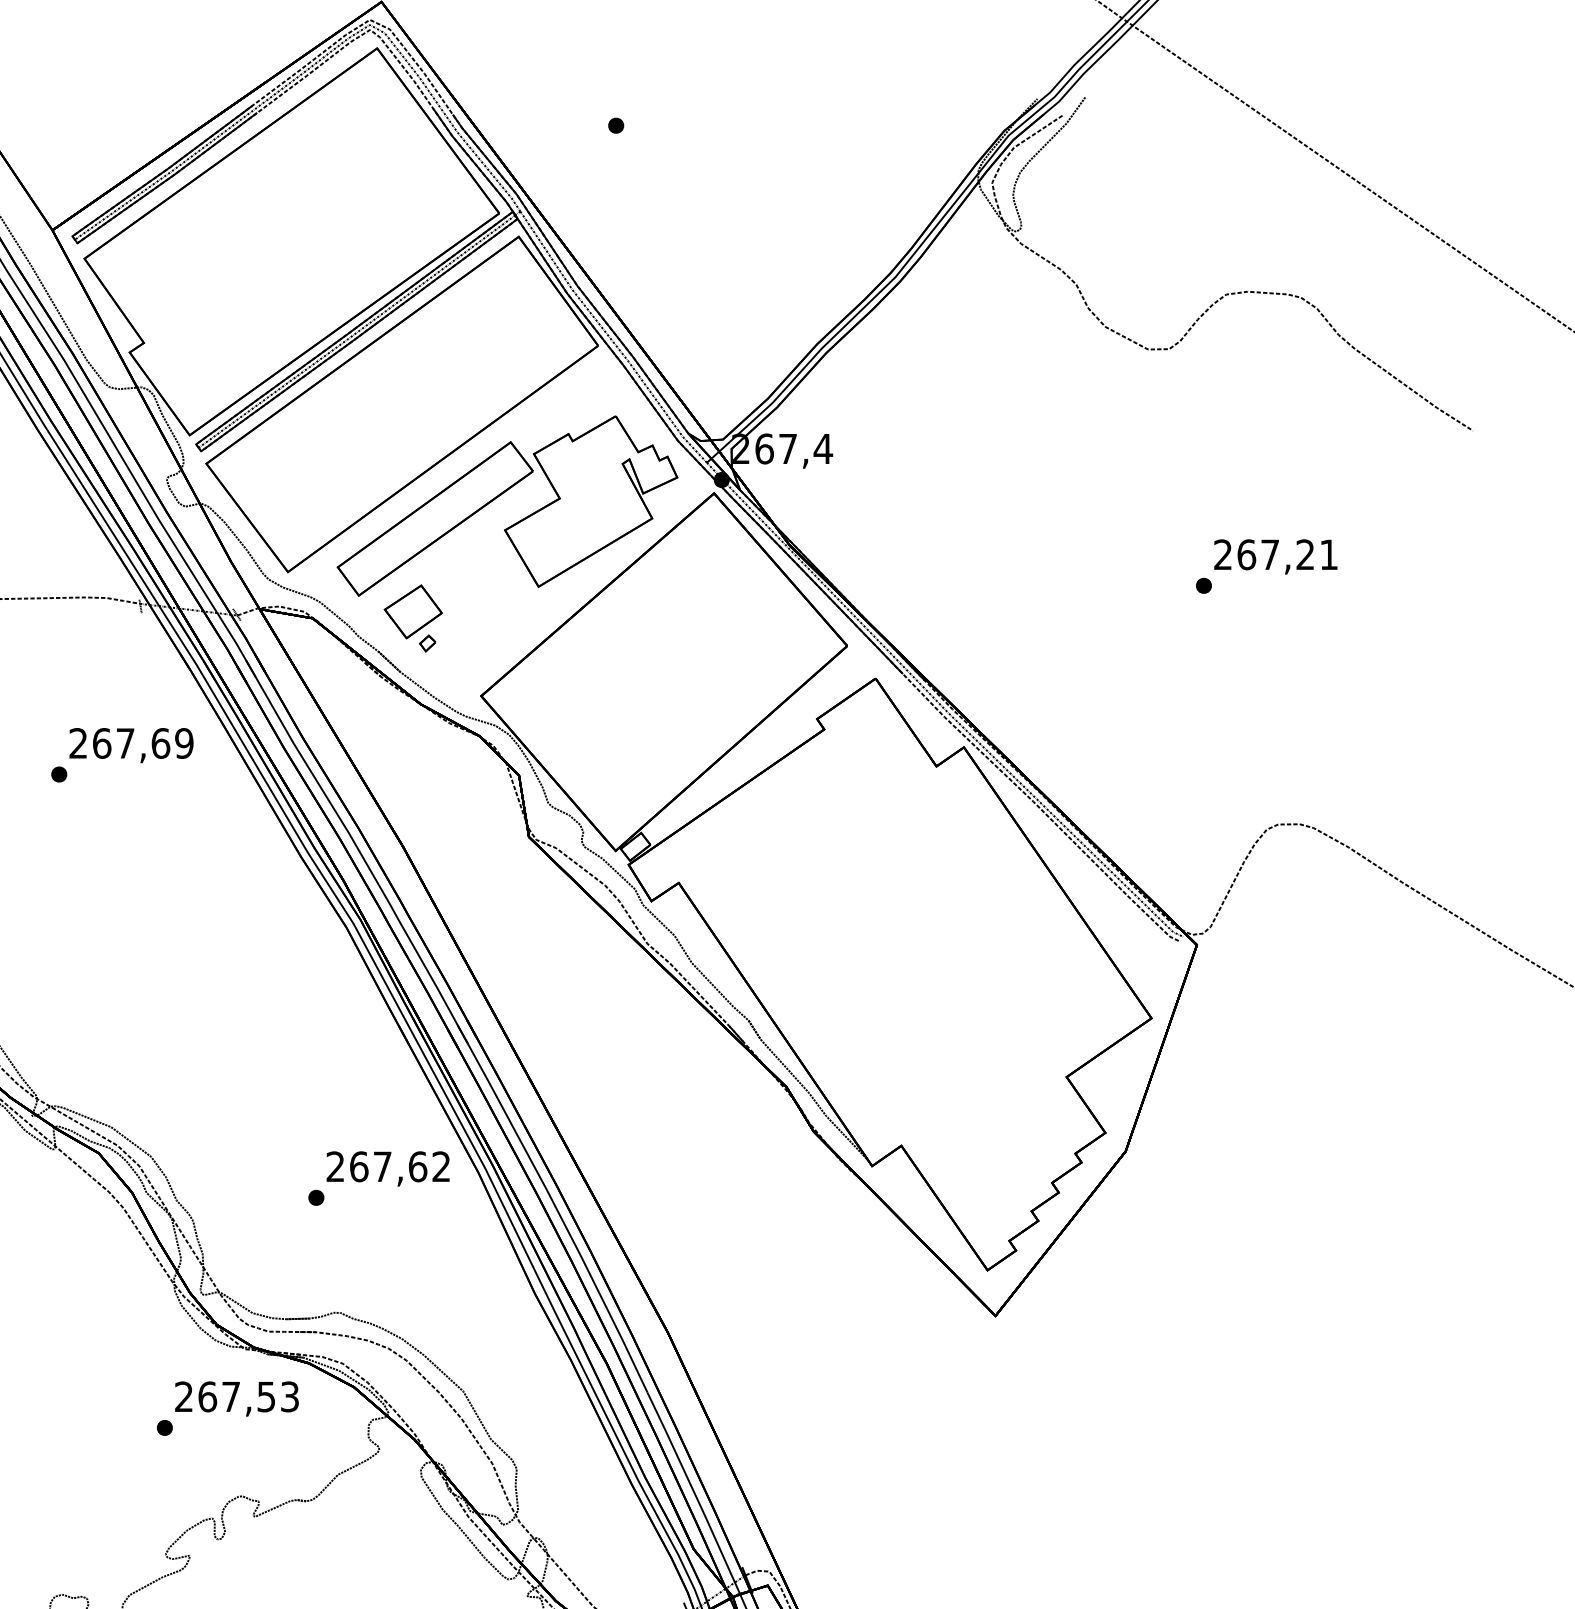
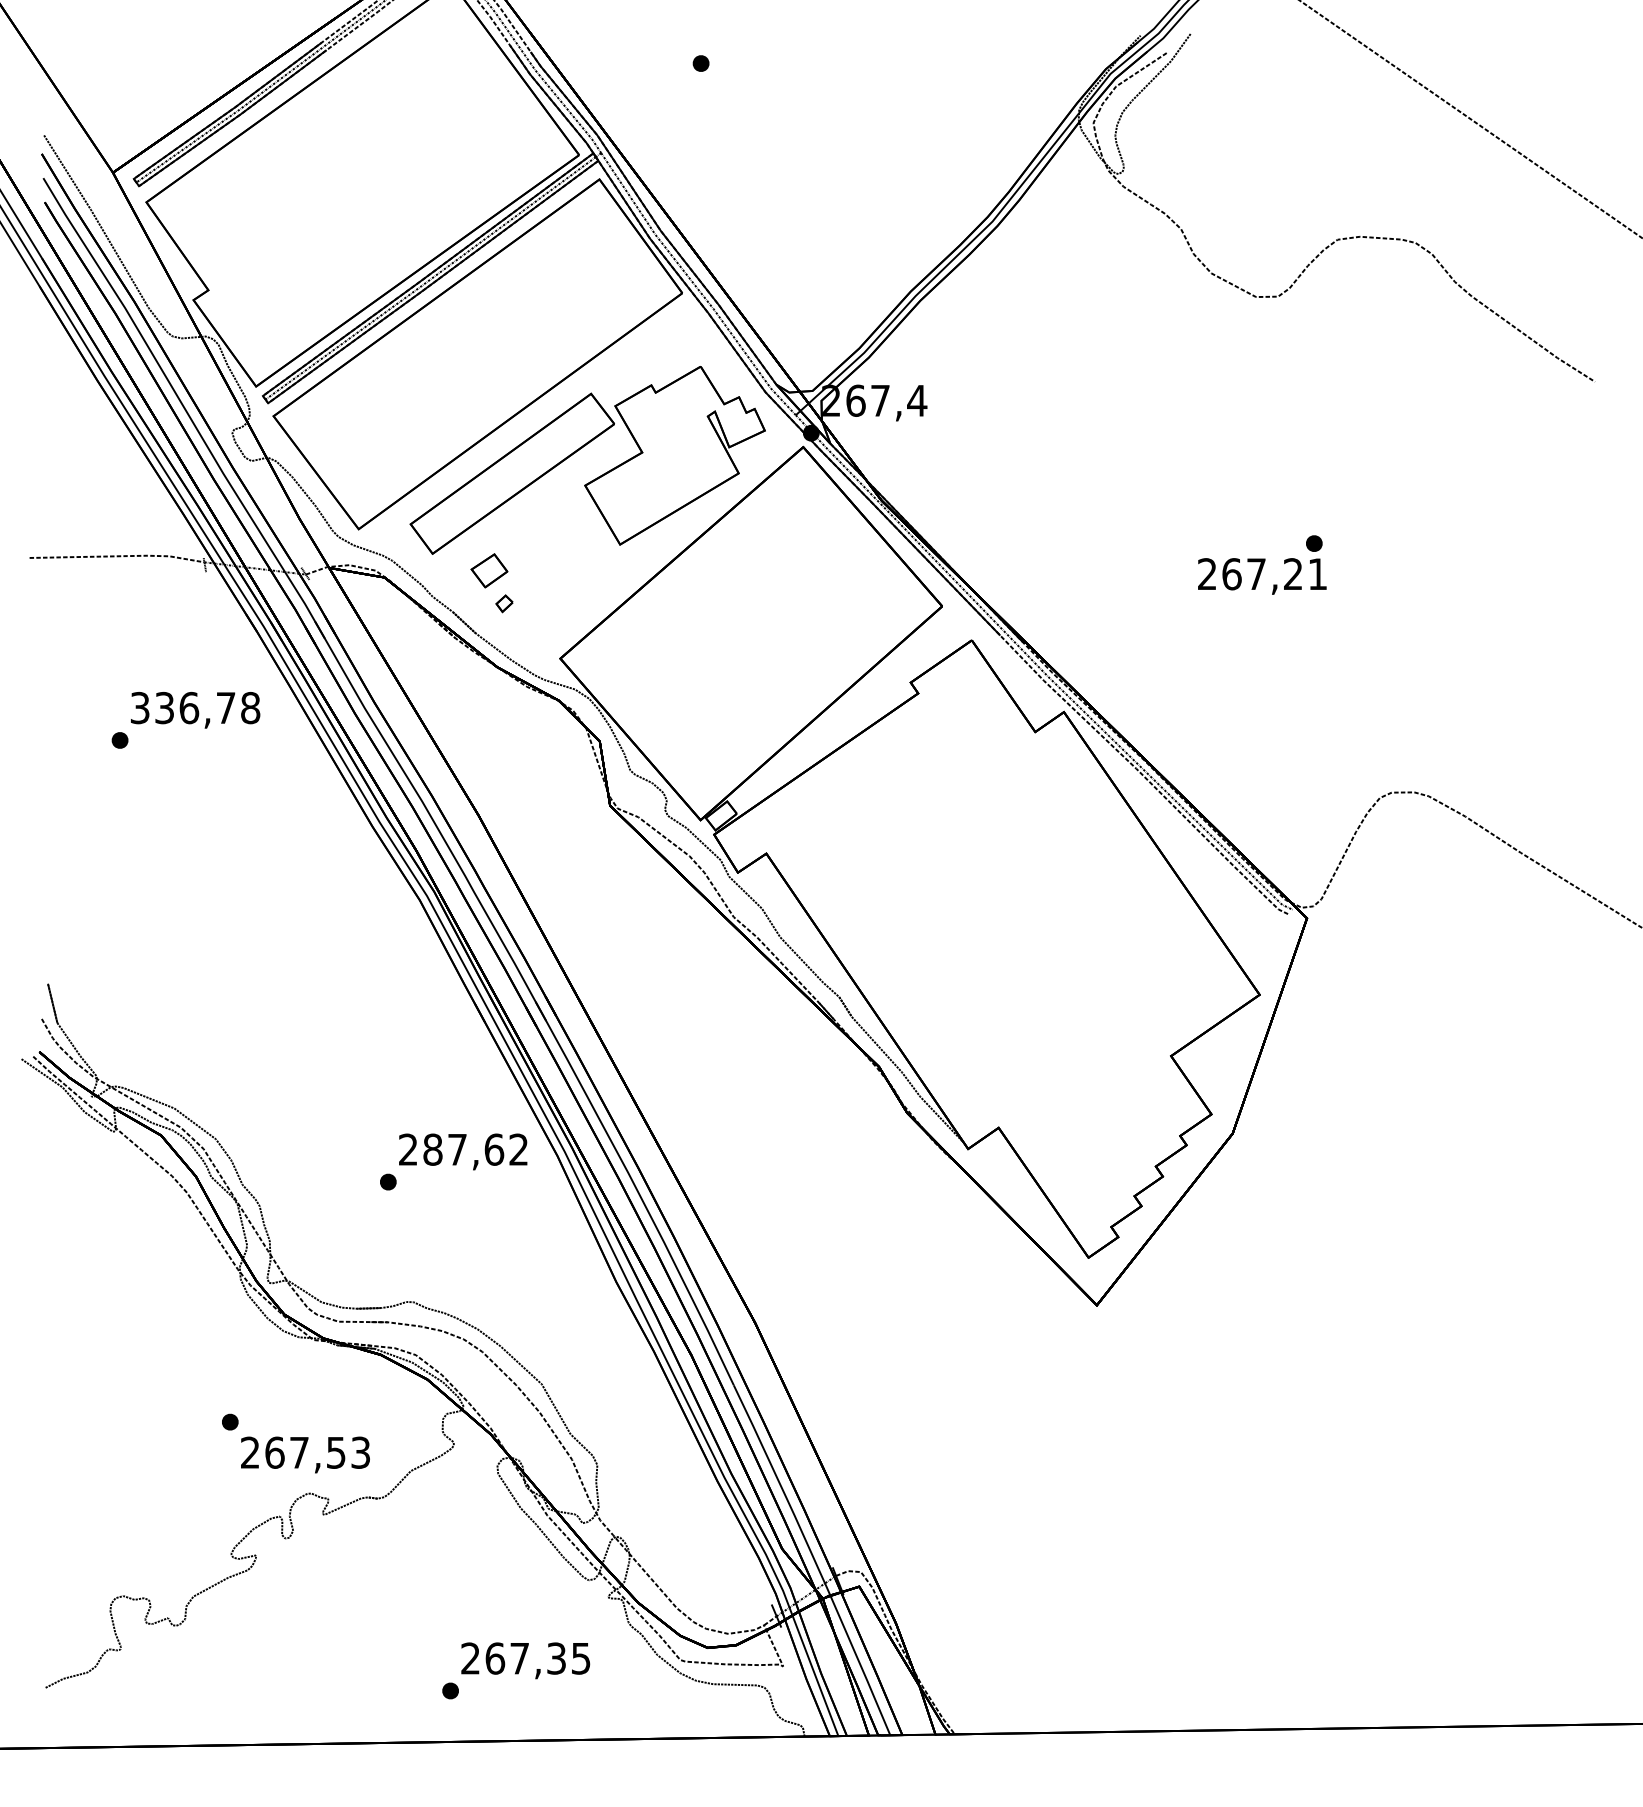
text: (1275, 556) -> (1262, 576), moved
part: (413, 611) -> (489, 570), size x0.6
text: (131, 742) -> (195, 707), 267,69 -> 336,78
text: (358, 1166) -> (432, 1149), 267,62 -> 287,62
text: (236, 1398) -> (305, 1454), moved

